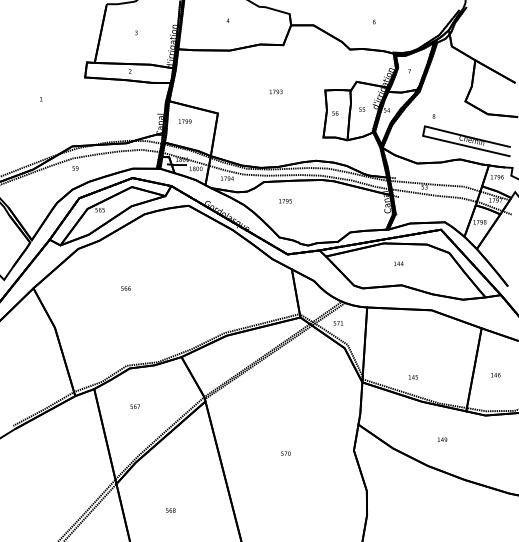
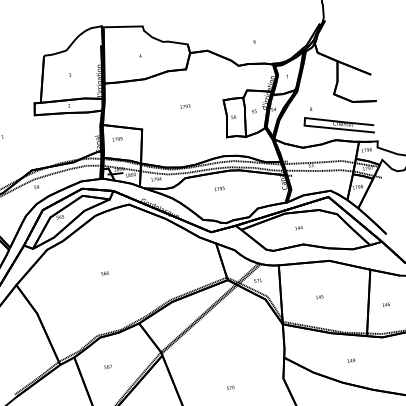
text: (285, 201) -> (219, 189), moved
text: (125, 288) -> (104, 273), moved
text: (412, 377) -> (319, 297), moved

